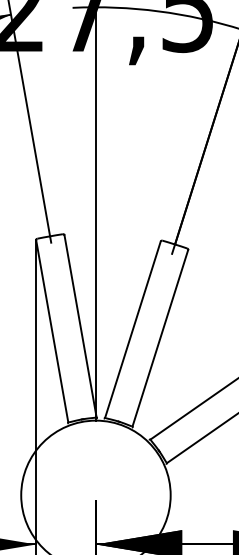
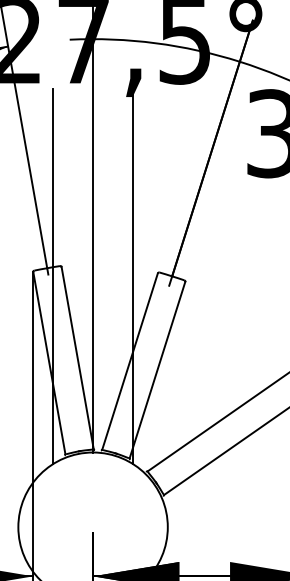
line: (55, 244) -> (52, 276), added
line: (136, 244) -> (133, 276), added

